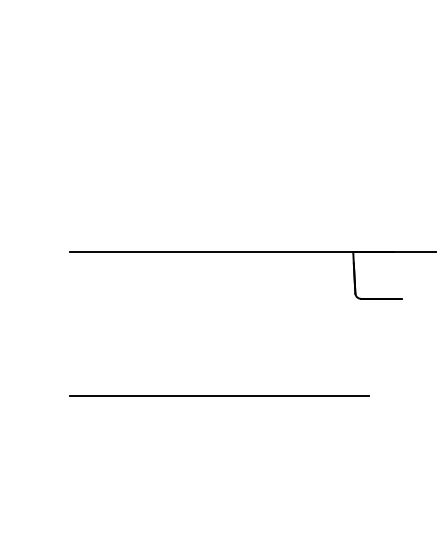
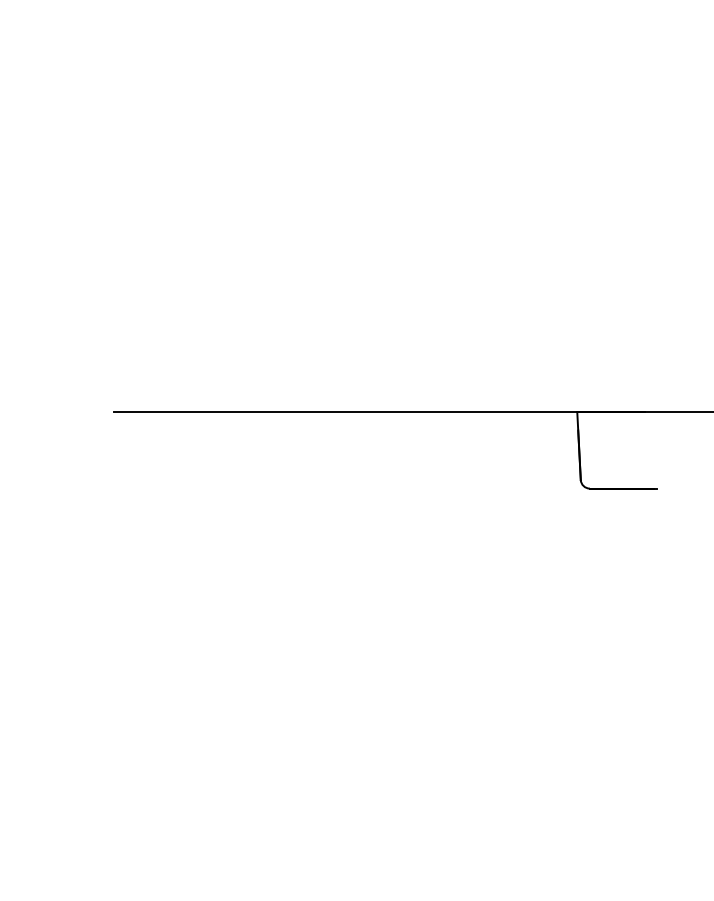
line: (218, 396) -> (357, 648), removed

